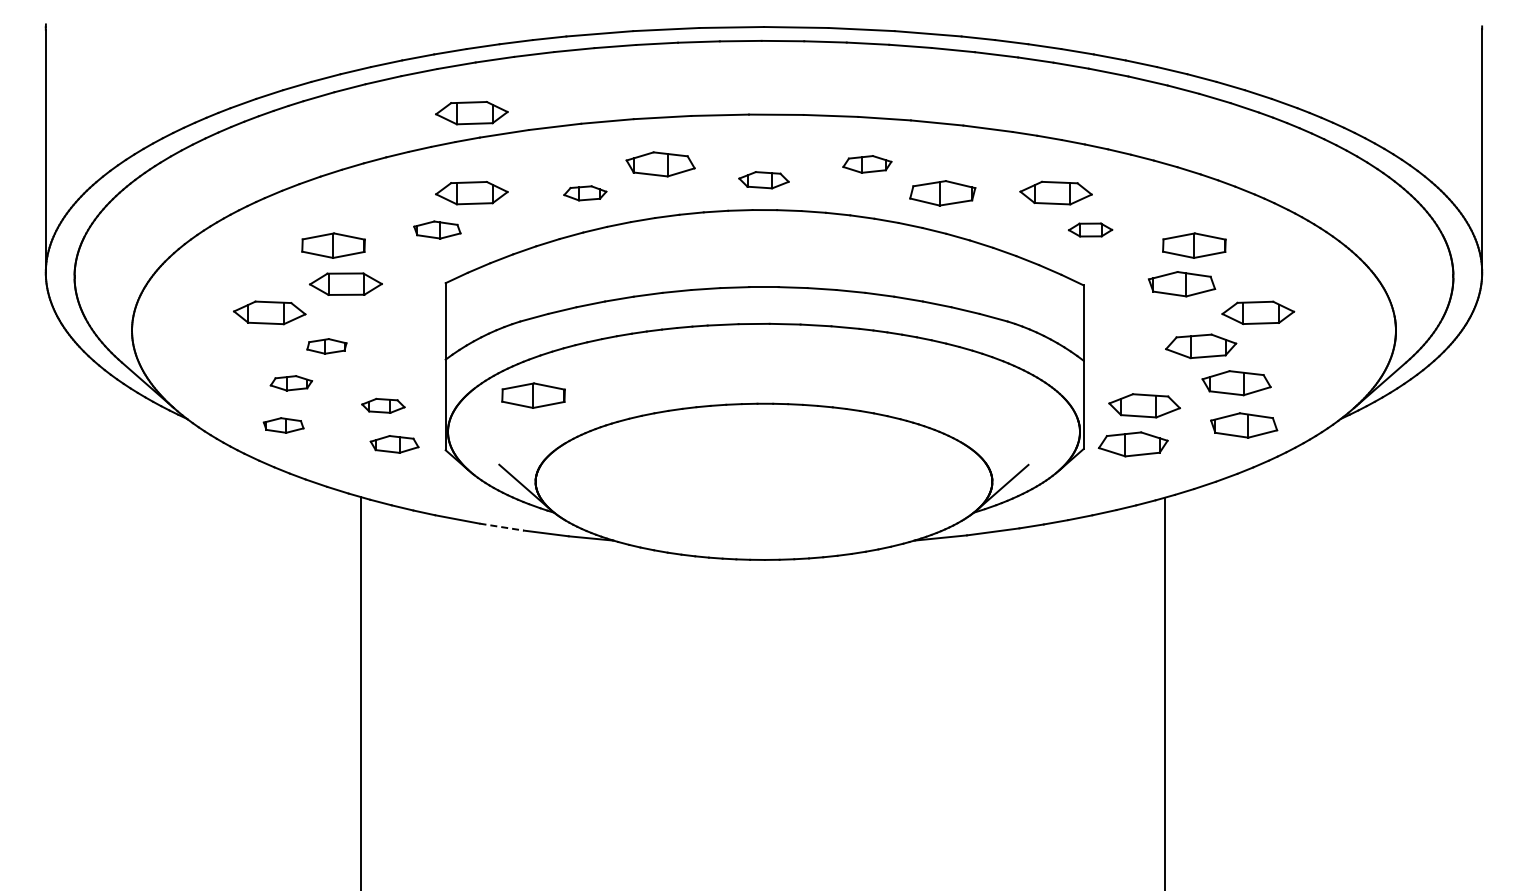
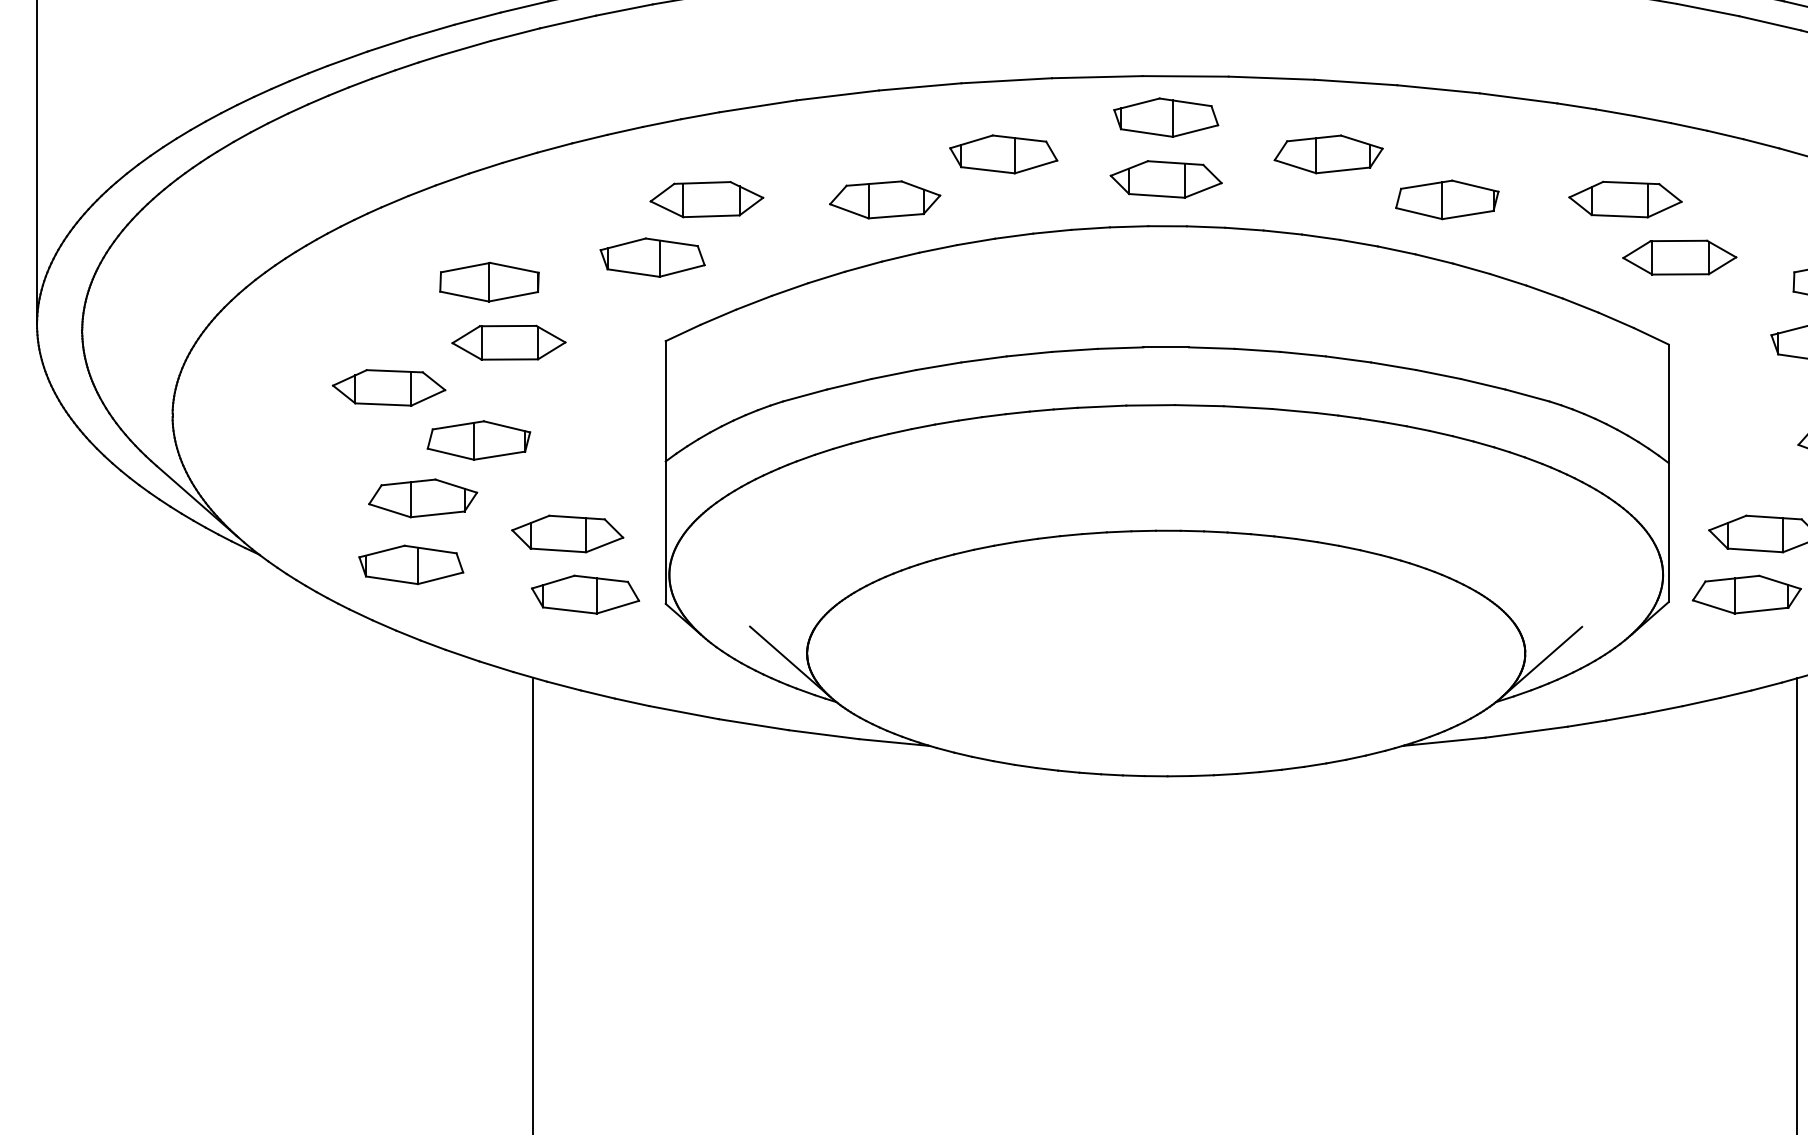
part: (471, 113) -> (706, 74), removed
part: (764, 140) -> (1167, 116), added
part: (867, 164) -> (1328, 154), size x1.43
part: (763, 179) -> (1165, 178), size x1.43
part: (585, 193) -> (885, 200), size x1.67
part: (437, 229) -> (652, 256), size x1.43
part: (1090, 229) -> (1679, 256), size x1.67
part: (326, 346) -> (478, 440), size x1.67
part: (291, 383) -> (423, 498), size x1.67
part: (533, 395) -> (803, 517), removed
part: (383, 405) -> (567, 533), size x1.67
part: (283, 425) -> (410, 564), size x1.67
part: (394, 444) -> (585, 594), size x1.43
line: (501, 527) -> (753, 725), dashed -> solid

